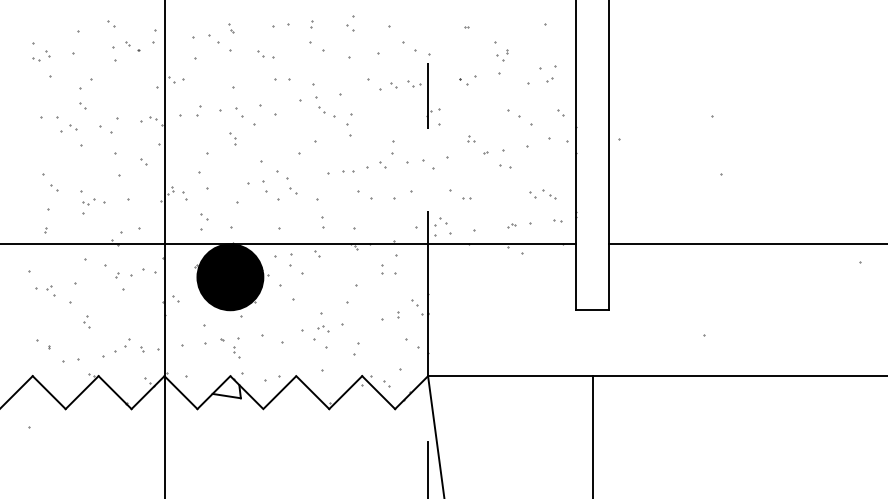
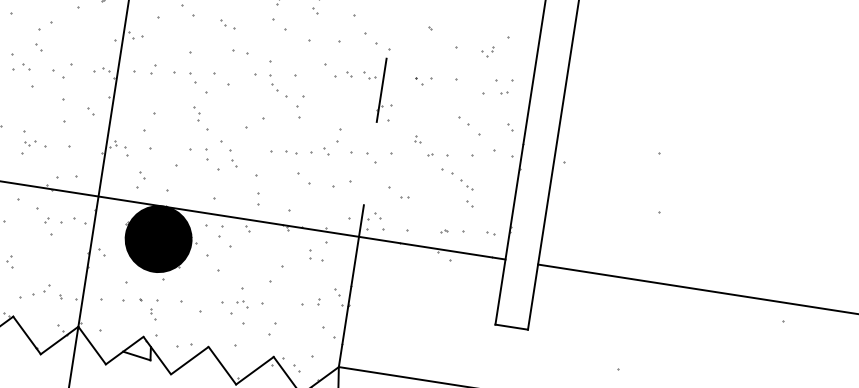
part: (502, 55) -> (487, 52), moved
part: (232, 138) -> (196, 113), moved
part: (549, 194) -> (466, 184), moved

